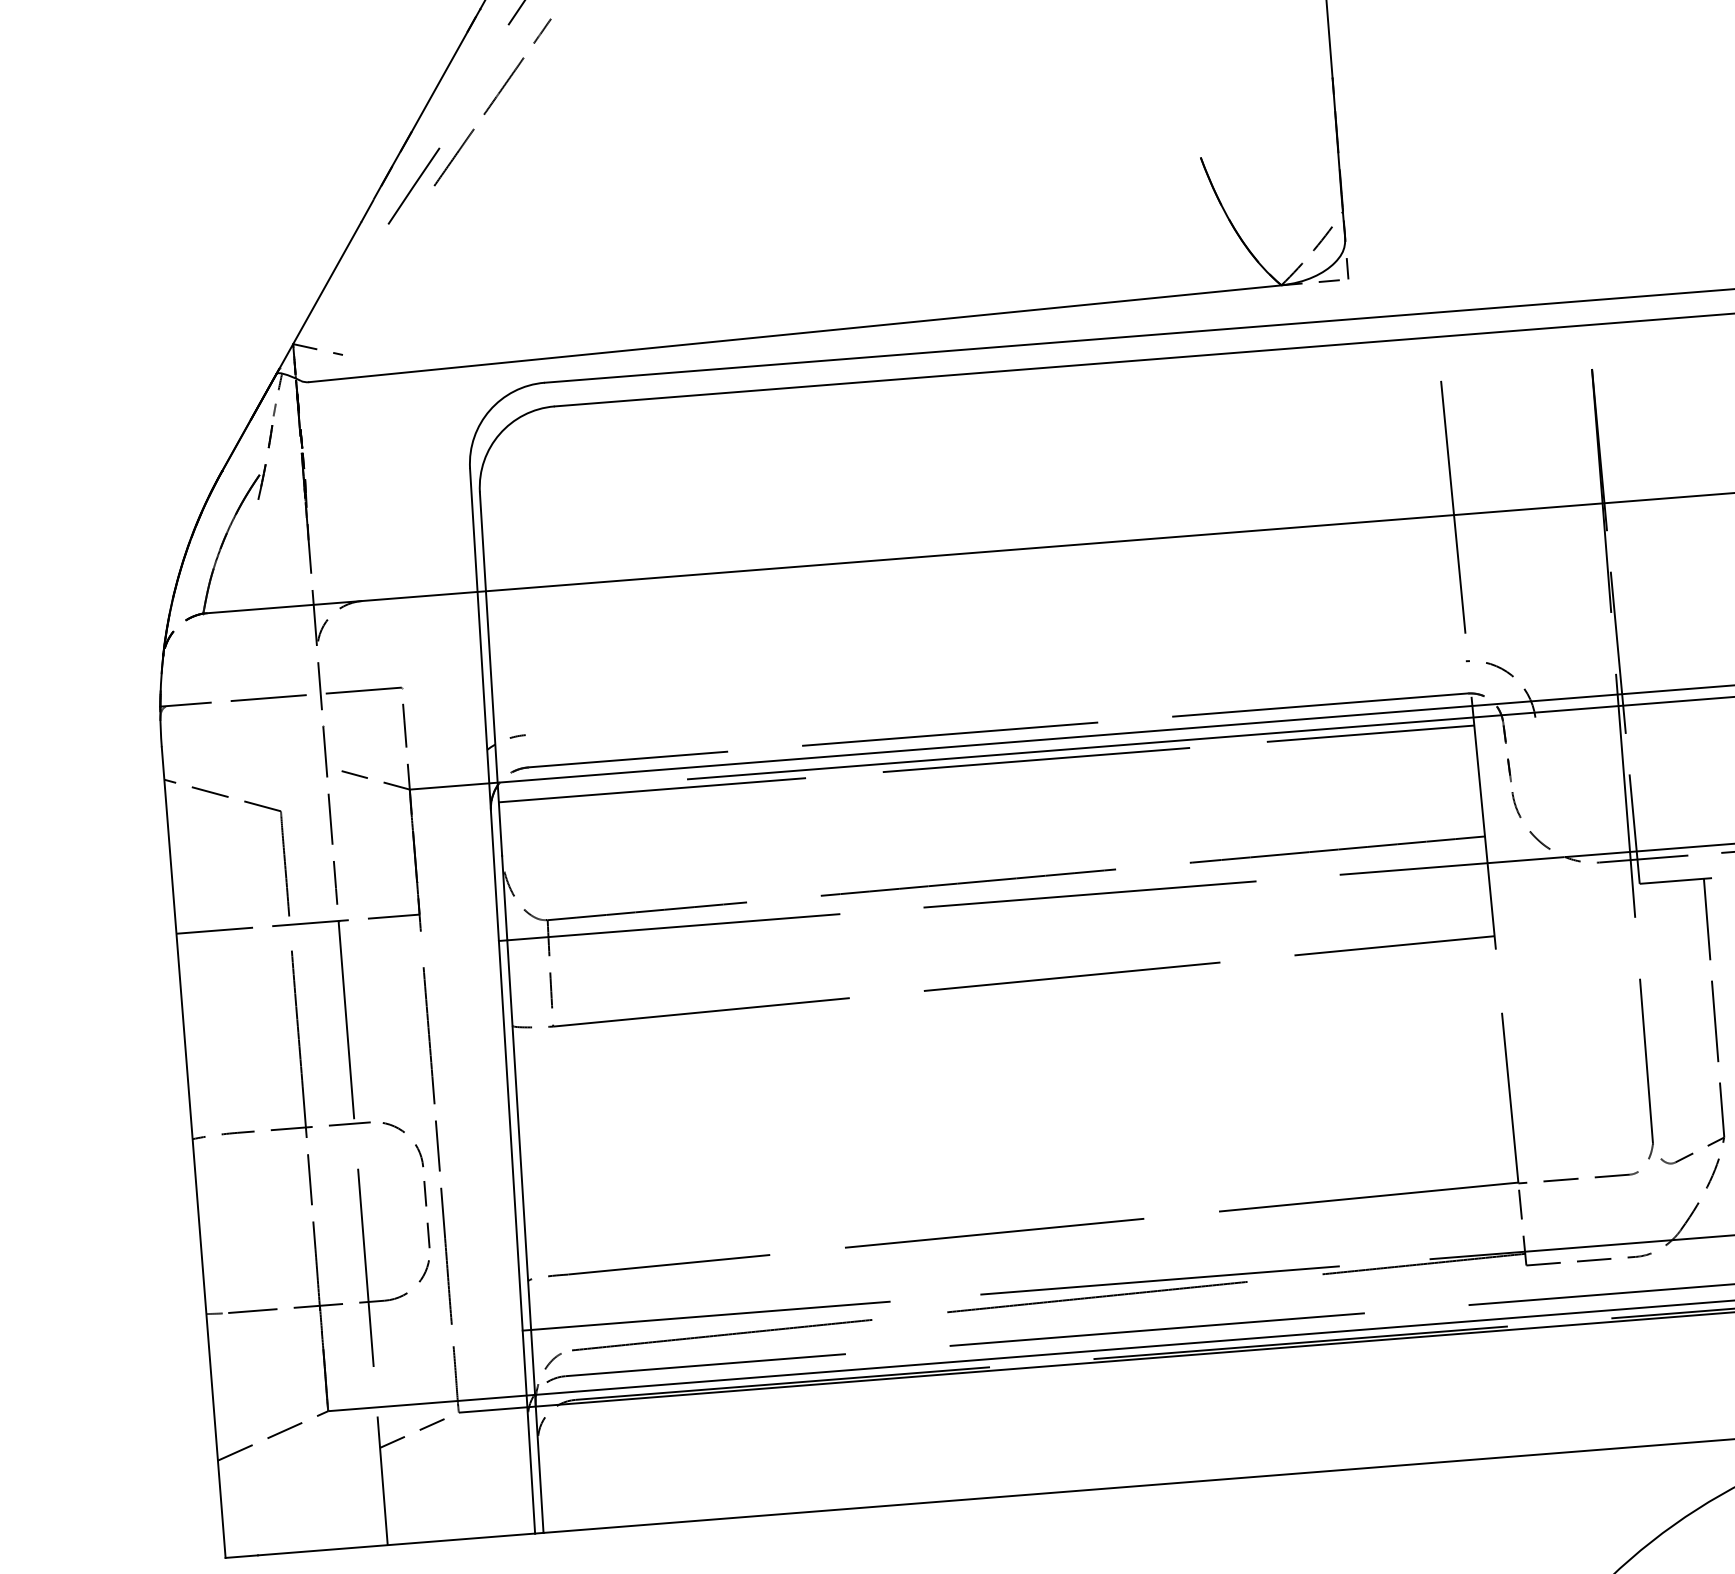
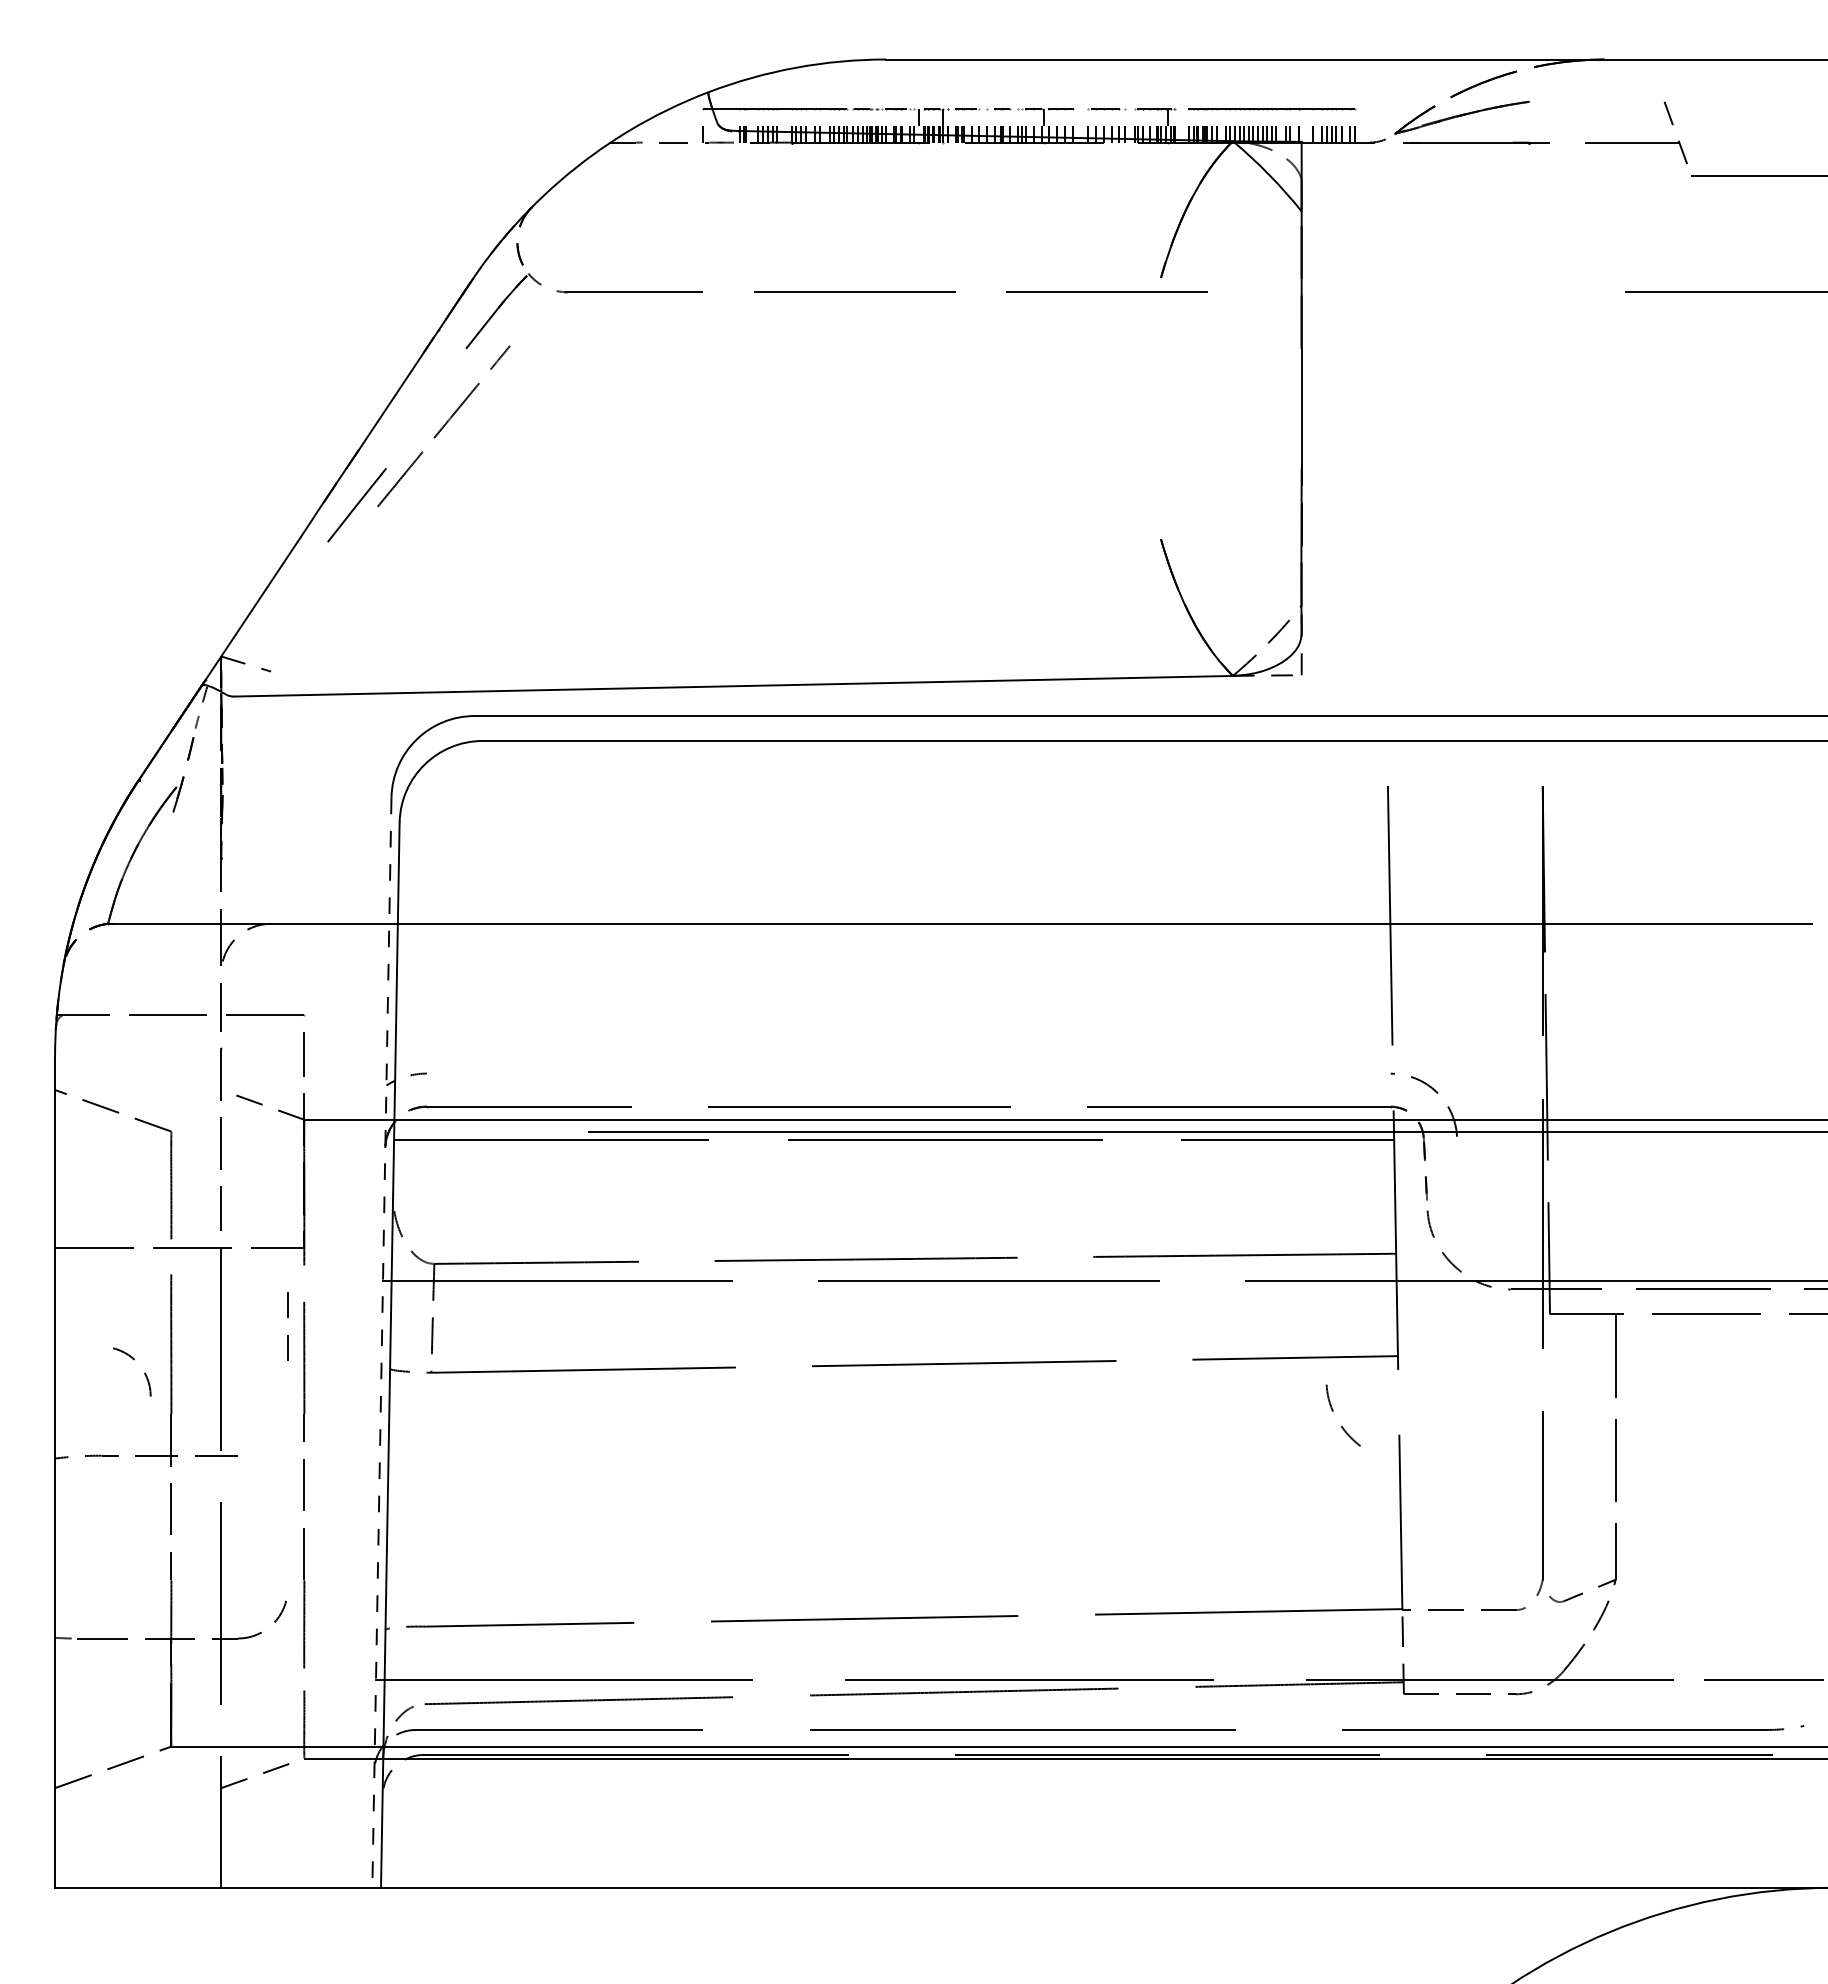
curve: (1436, 995) -> (1333, 1411), added
line: (502, 1001) -> (381, 1343), solid -> dashed
arc: (403, 1133) -> (133, 1360), moved
line: (426, 1206) -> (287, 1317), moved

